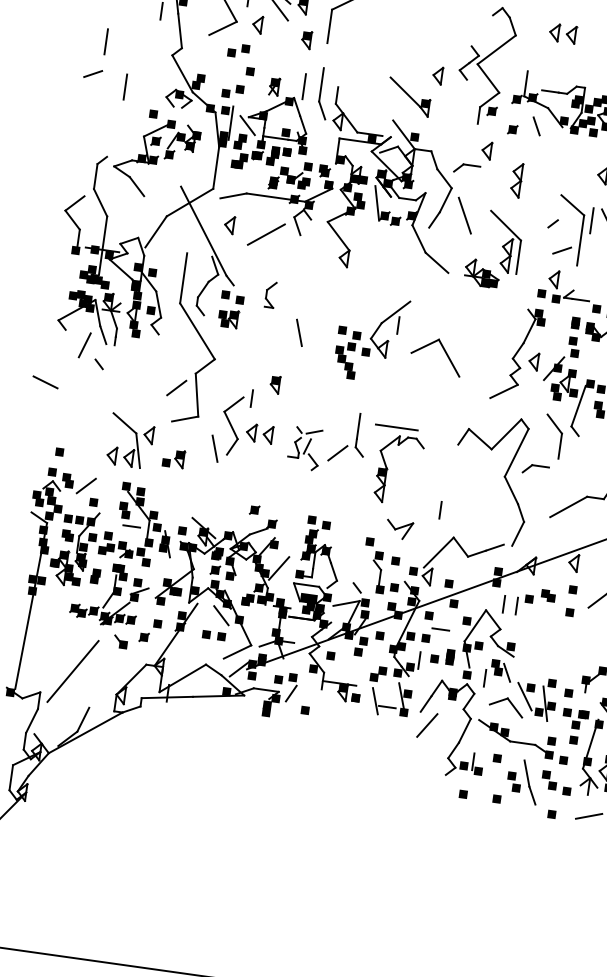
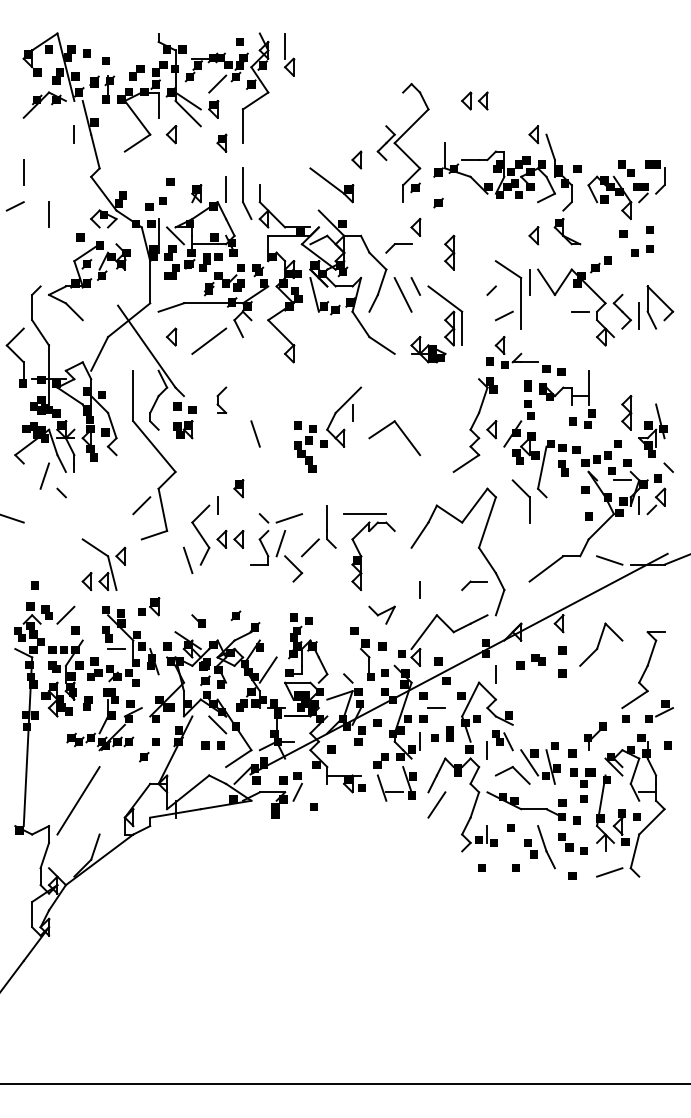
part: (238, 50) -> (155, 162), removed
line: (536, 126) -> (415, 286), moved
part: (304, 448) -> (276, 547), size x1.67
line: (447, 455) -> (419, 534), added
part: (174, 458) -> (149, 606), moved
part: (535, 469) -> (474, 585), moved
line: (516, 606) -> (508, 674), removed
part: (120, 641) -> (198, 620), moved

